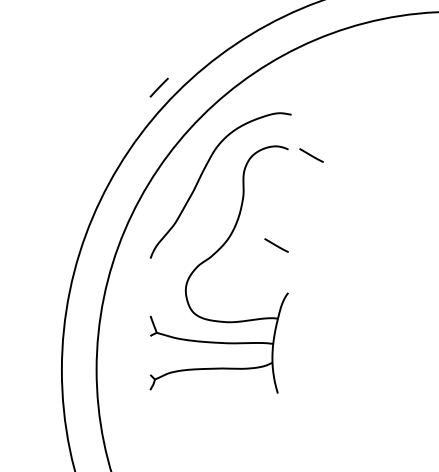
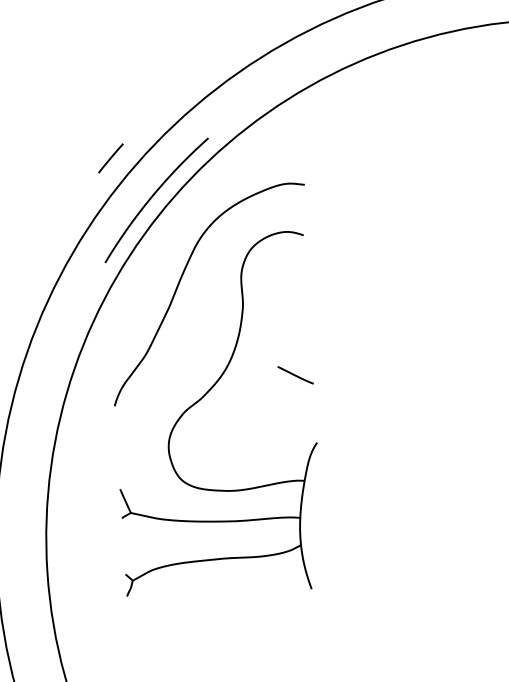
curve: (186, 116) -> (153, 197), added
line: (311, 155) -> (337, 241), removed

